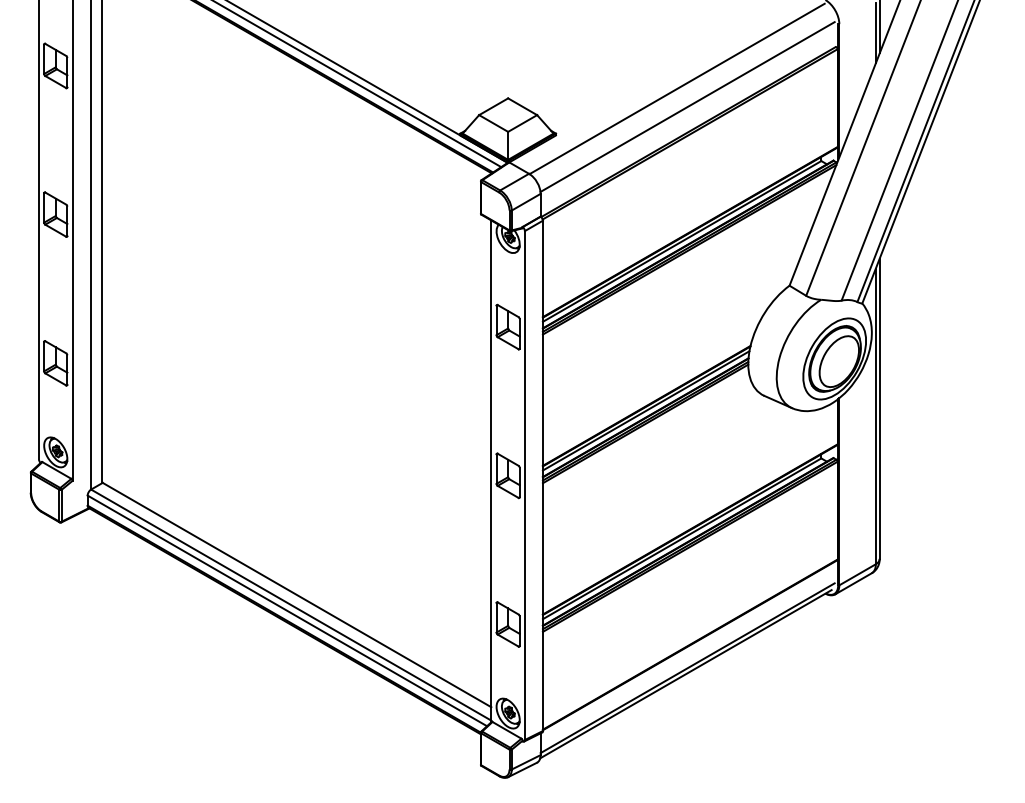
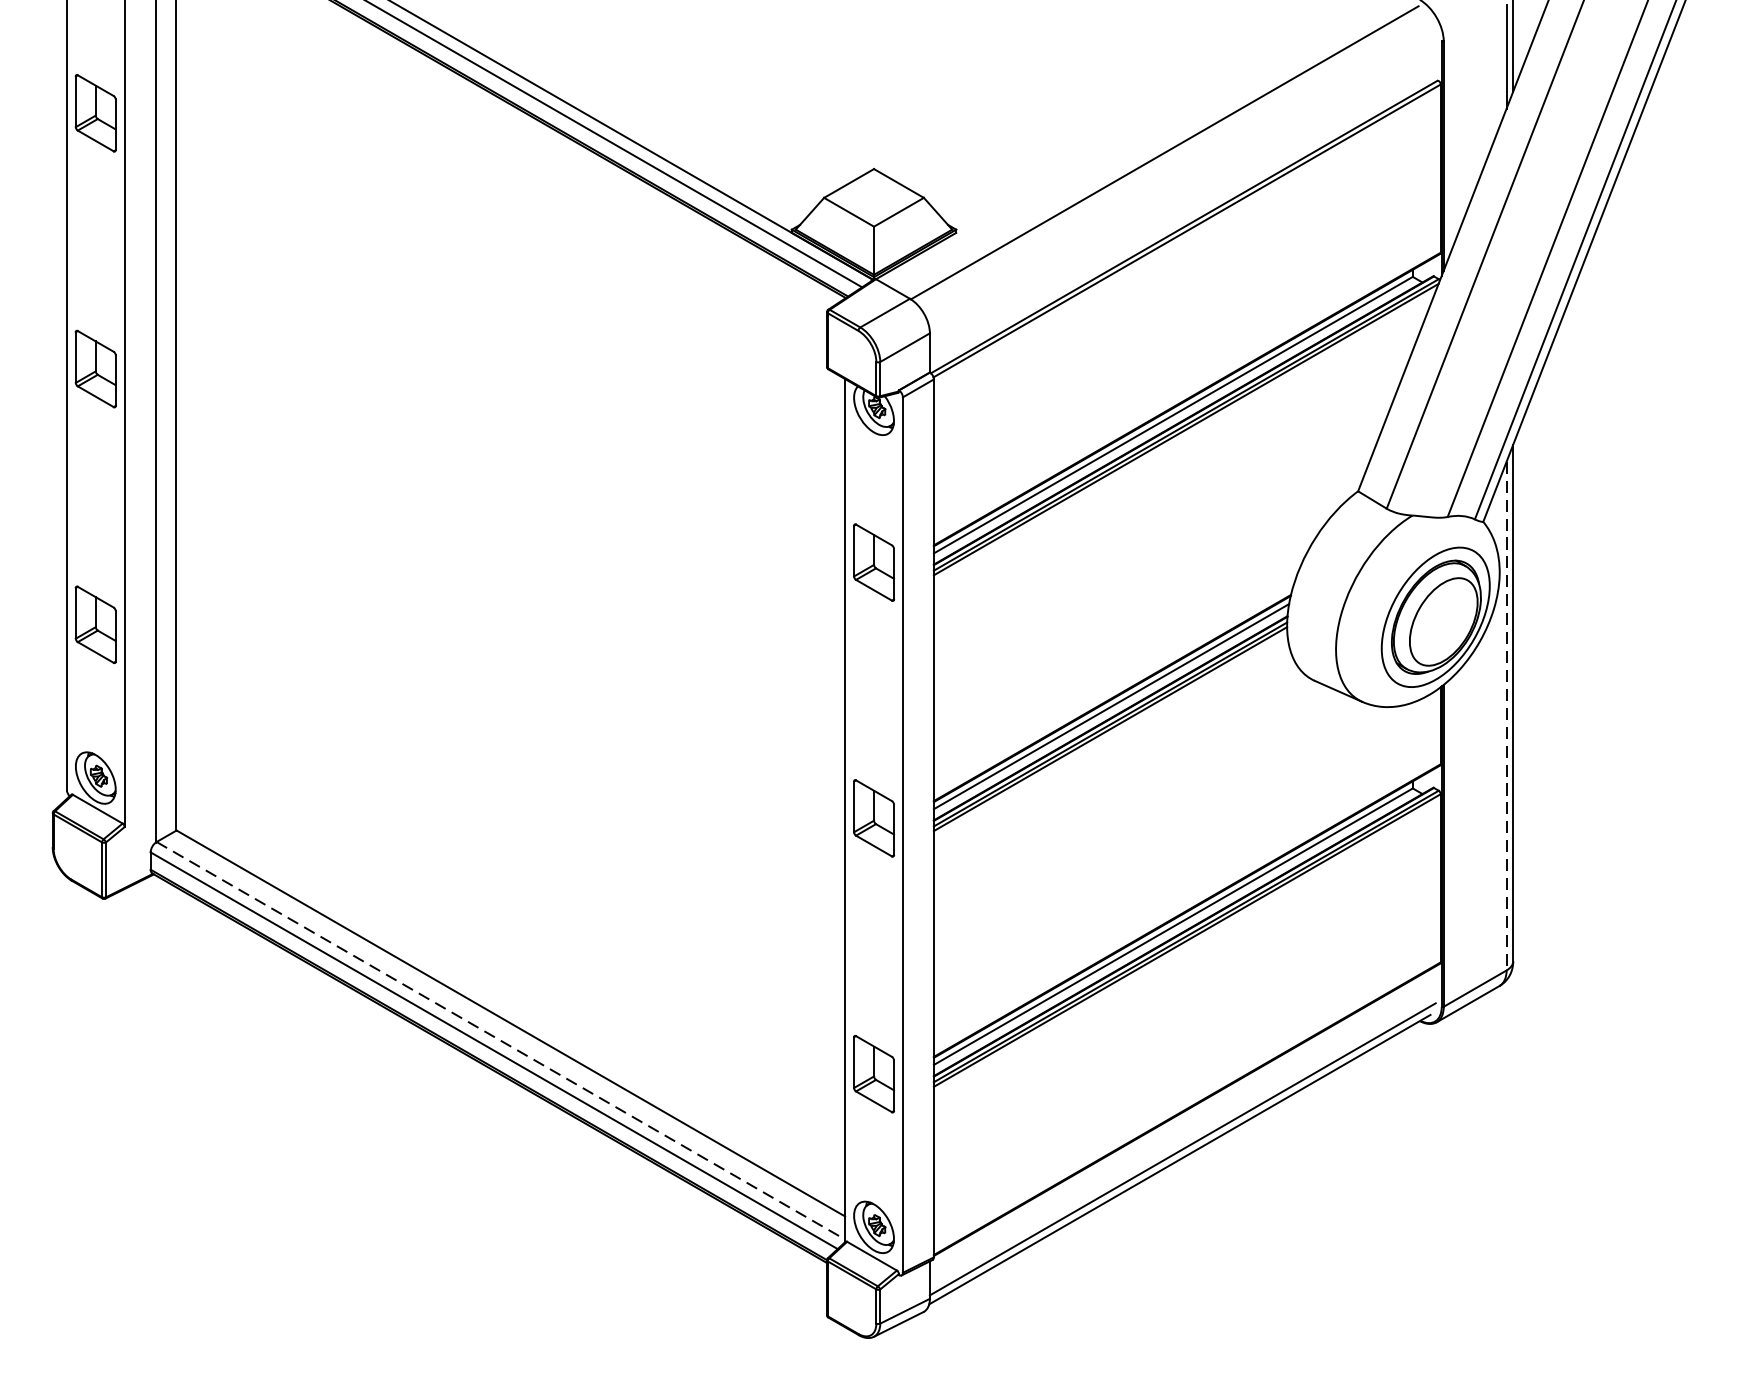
line: (687, 106) -> (1182, 183), removed
line: (875, 416) -> (1505, 716), solid -> dashed
line: (291, 605) -> (501, 1041), solid -> dashed

